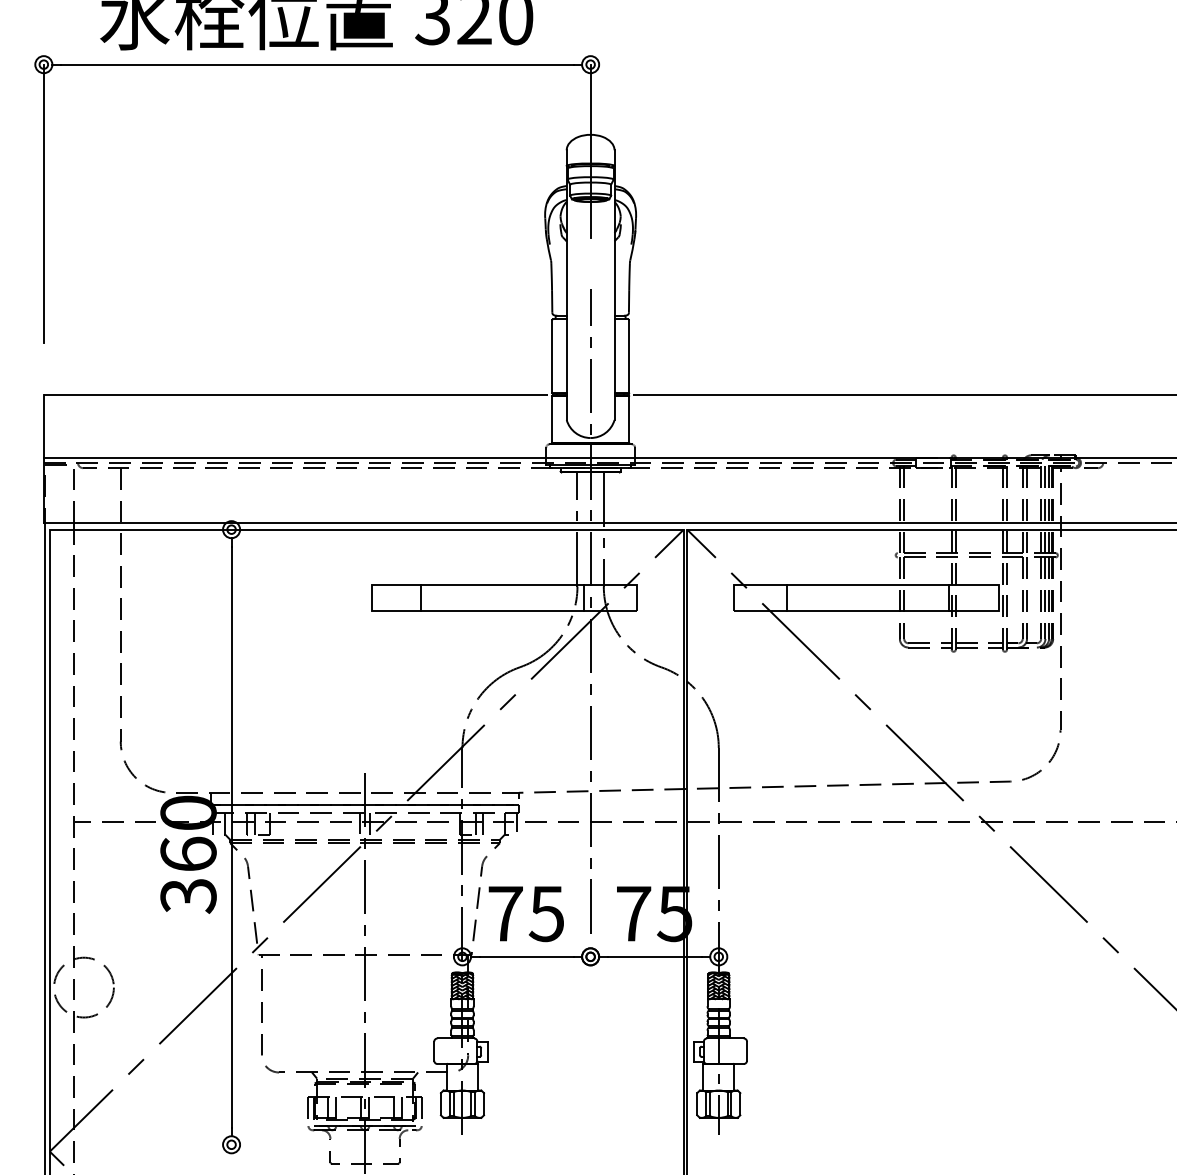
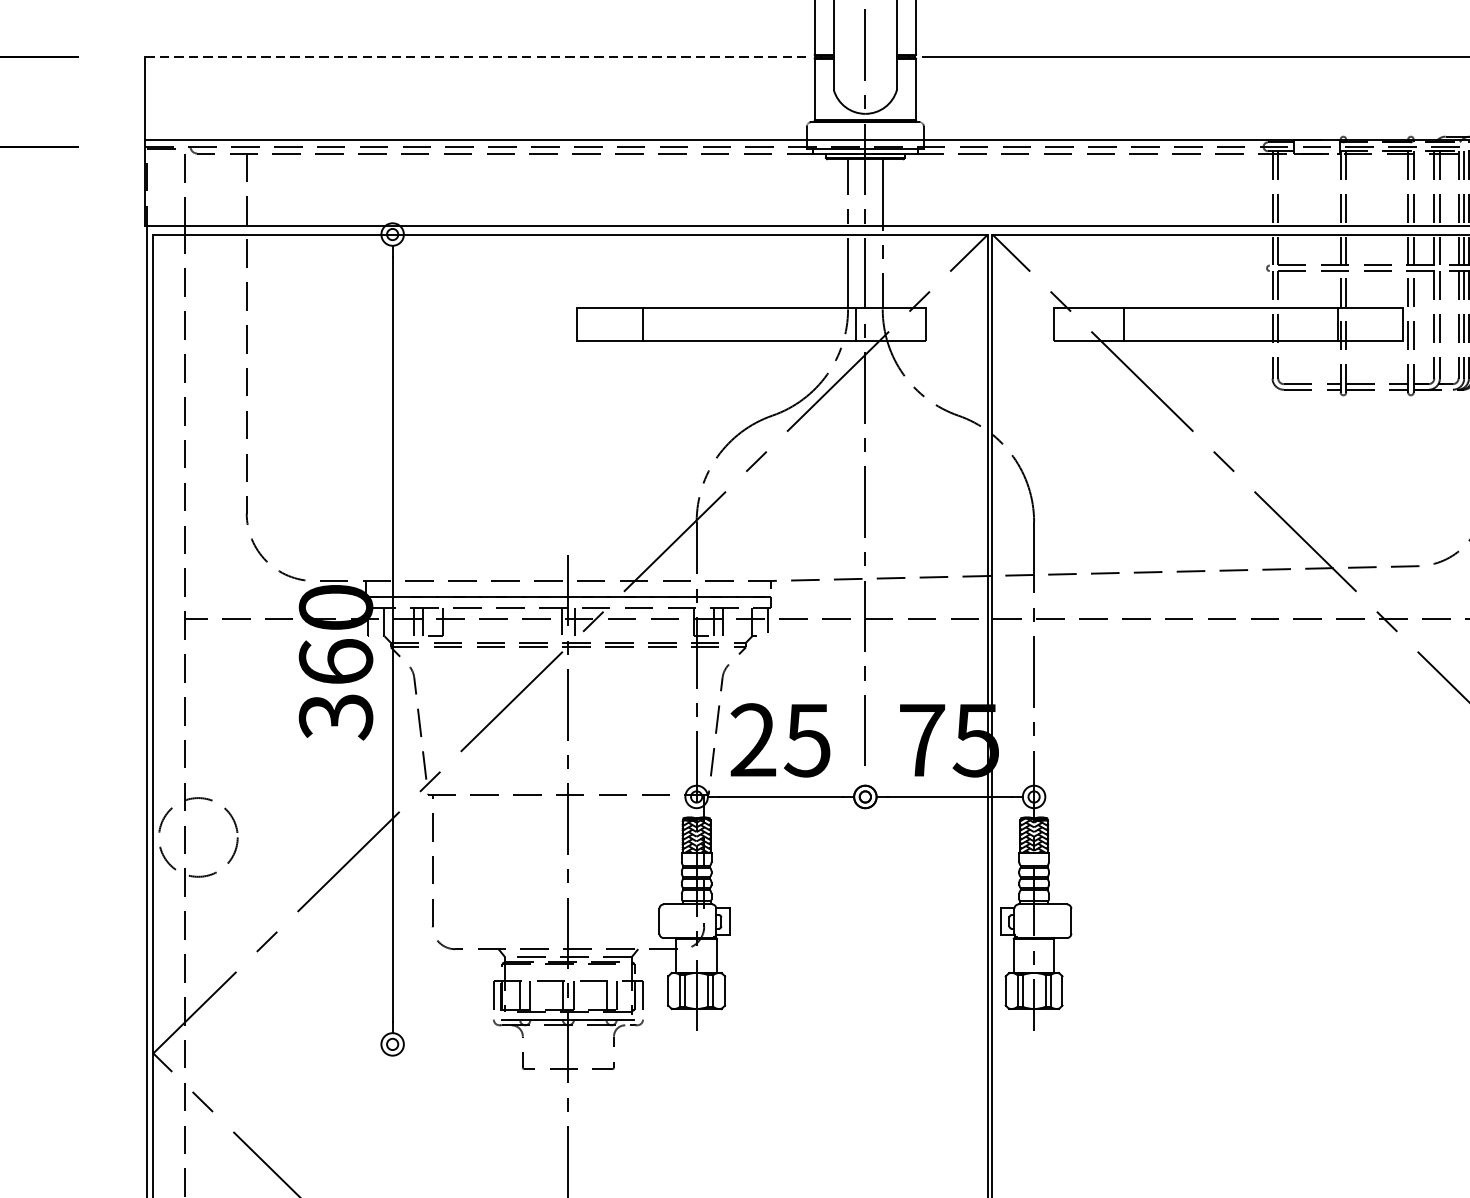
line: (296, 394) -> (478, 56), solid -> dashed
text: (505, 913) -> (753, 739), 75 -> 25

